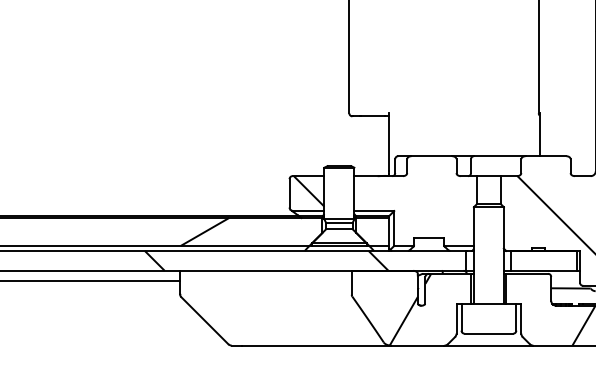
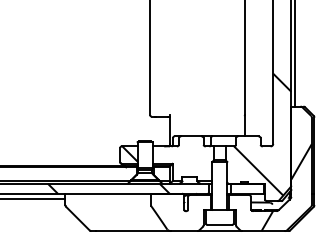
hatch: (204, 232) -> (77, 174), removed
hatch: (410, 310) -> (180, 213), removed

